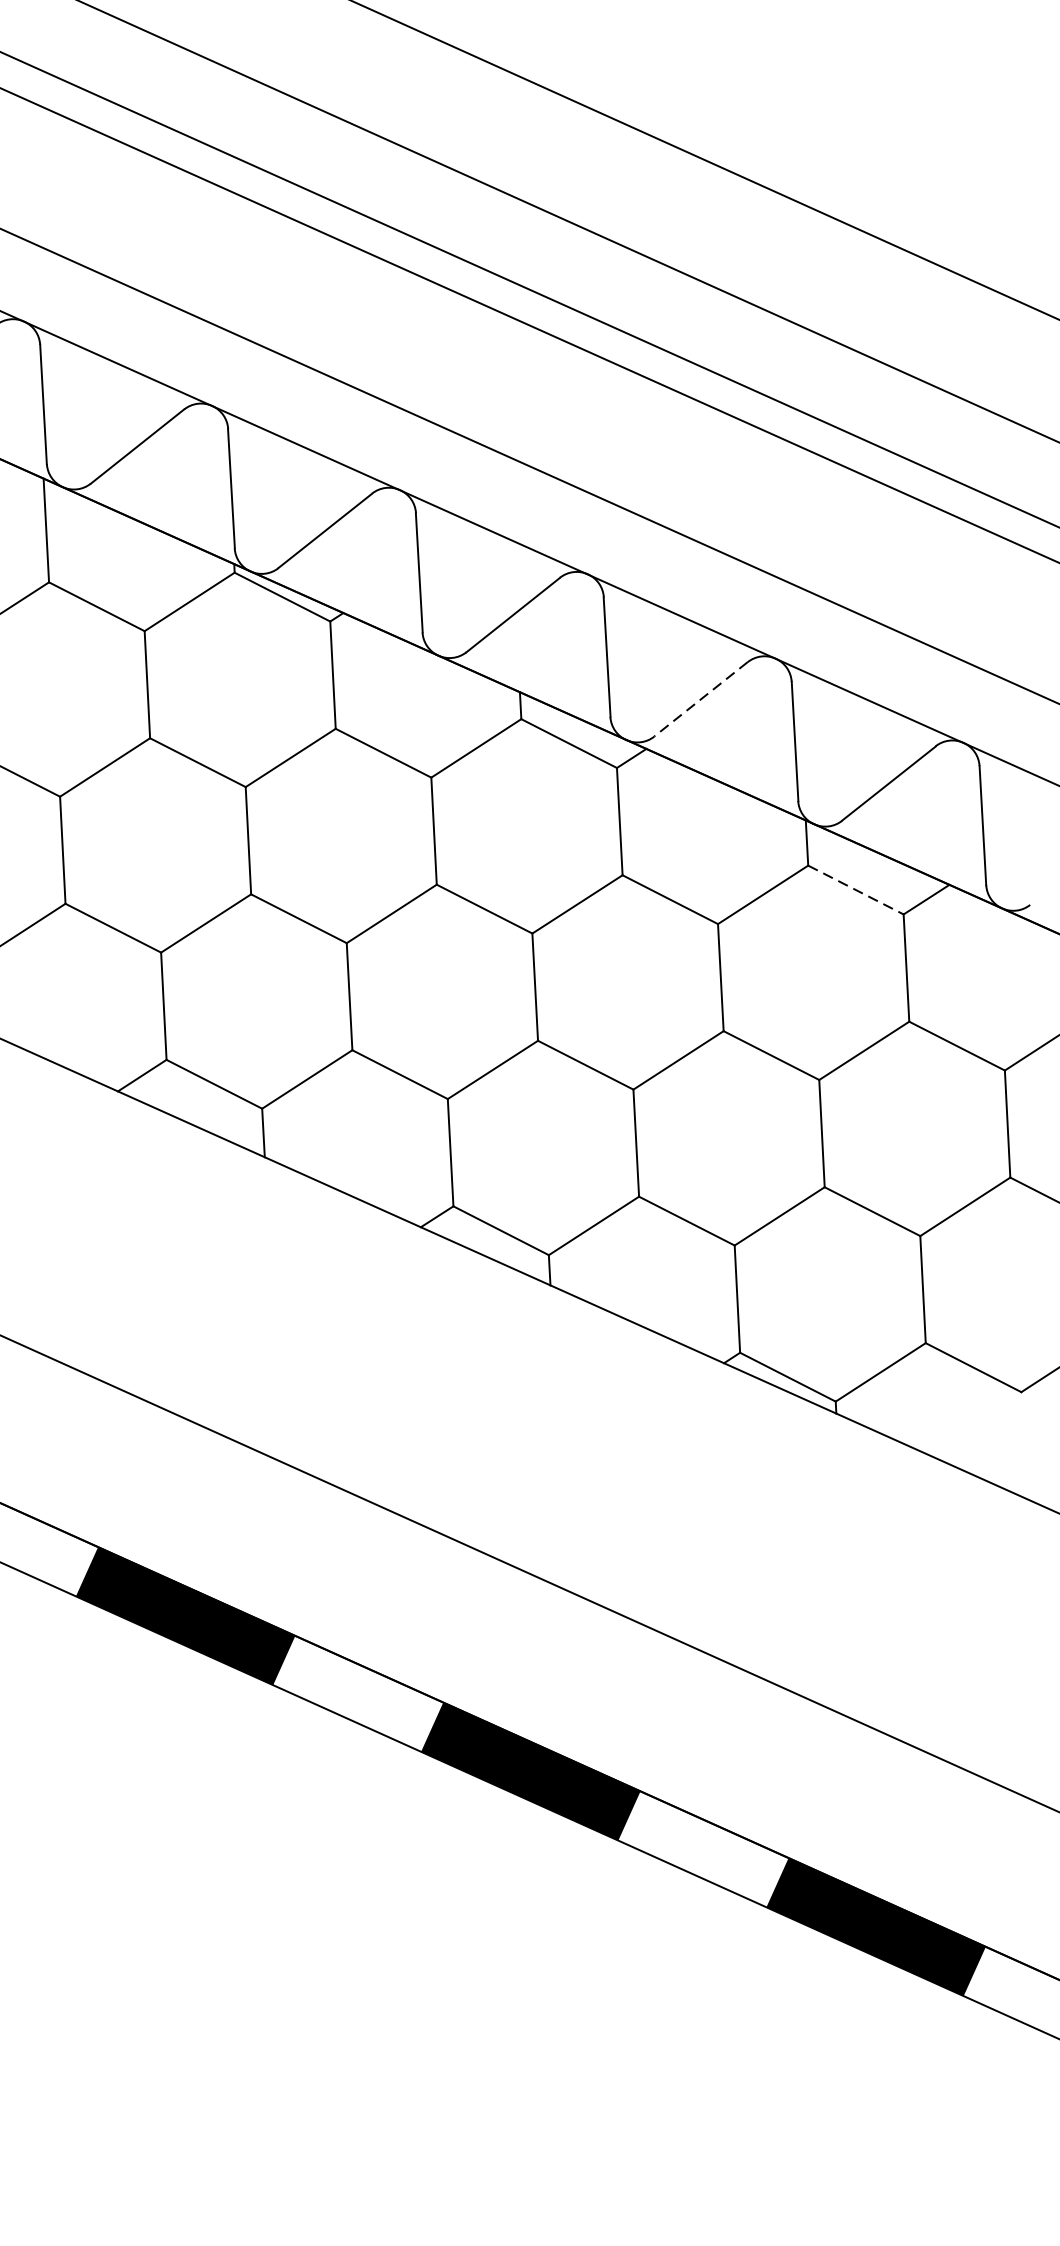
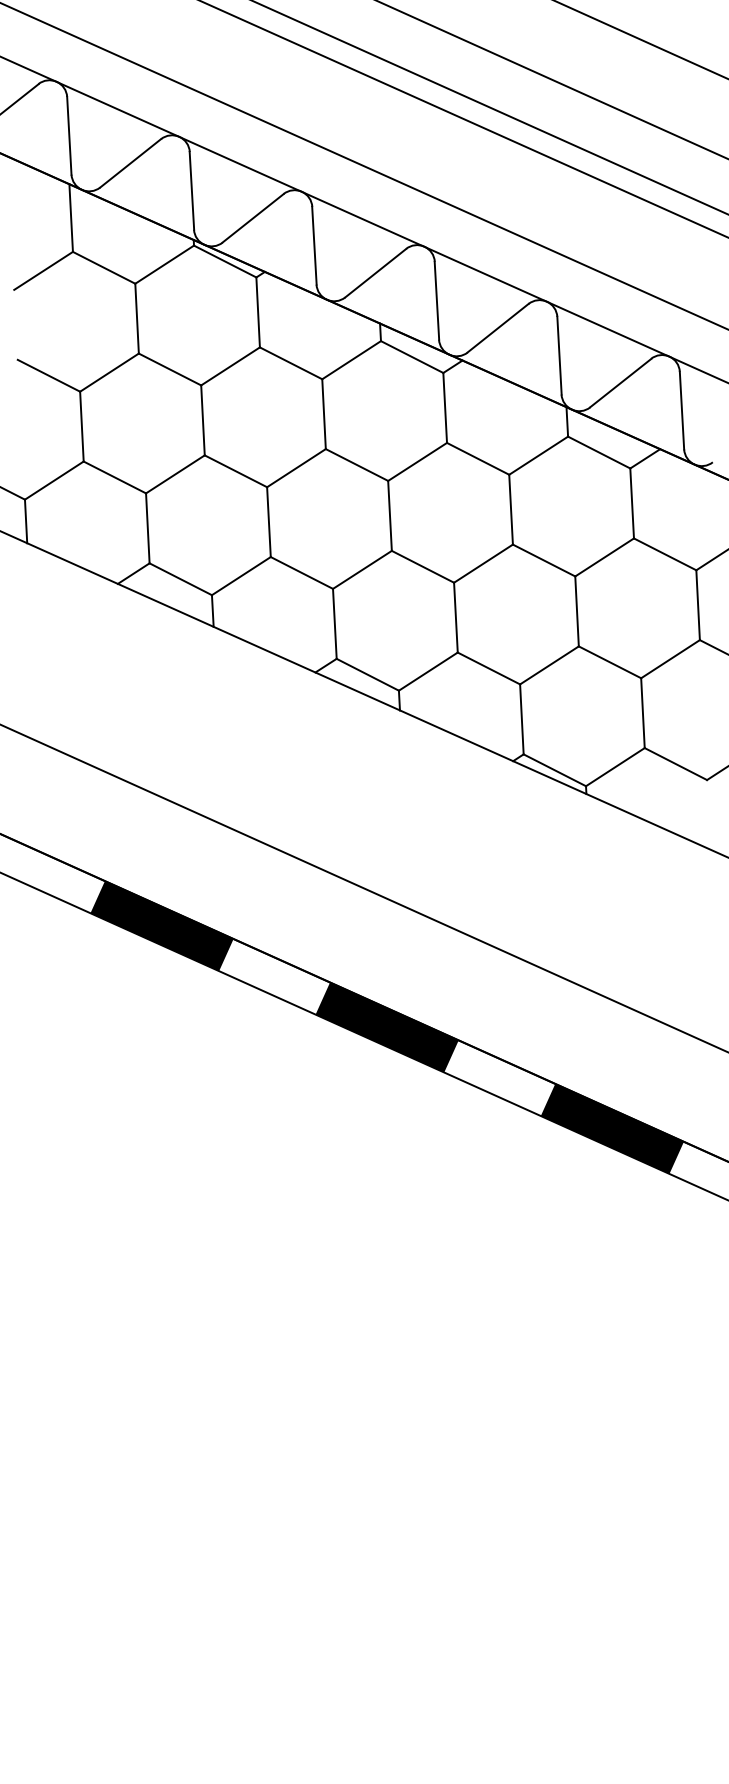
line: (701, 699) -> (498, 328), dashed -> solid
line: (856, 889) -> (599, 452), dashed -> solid

